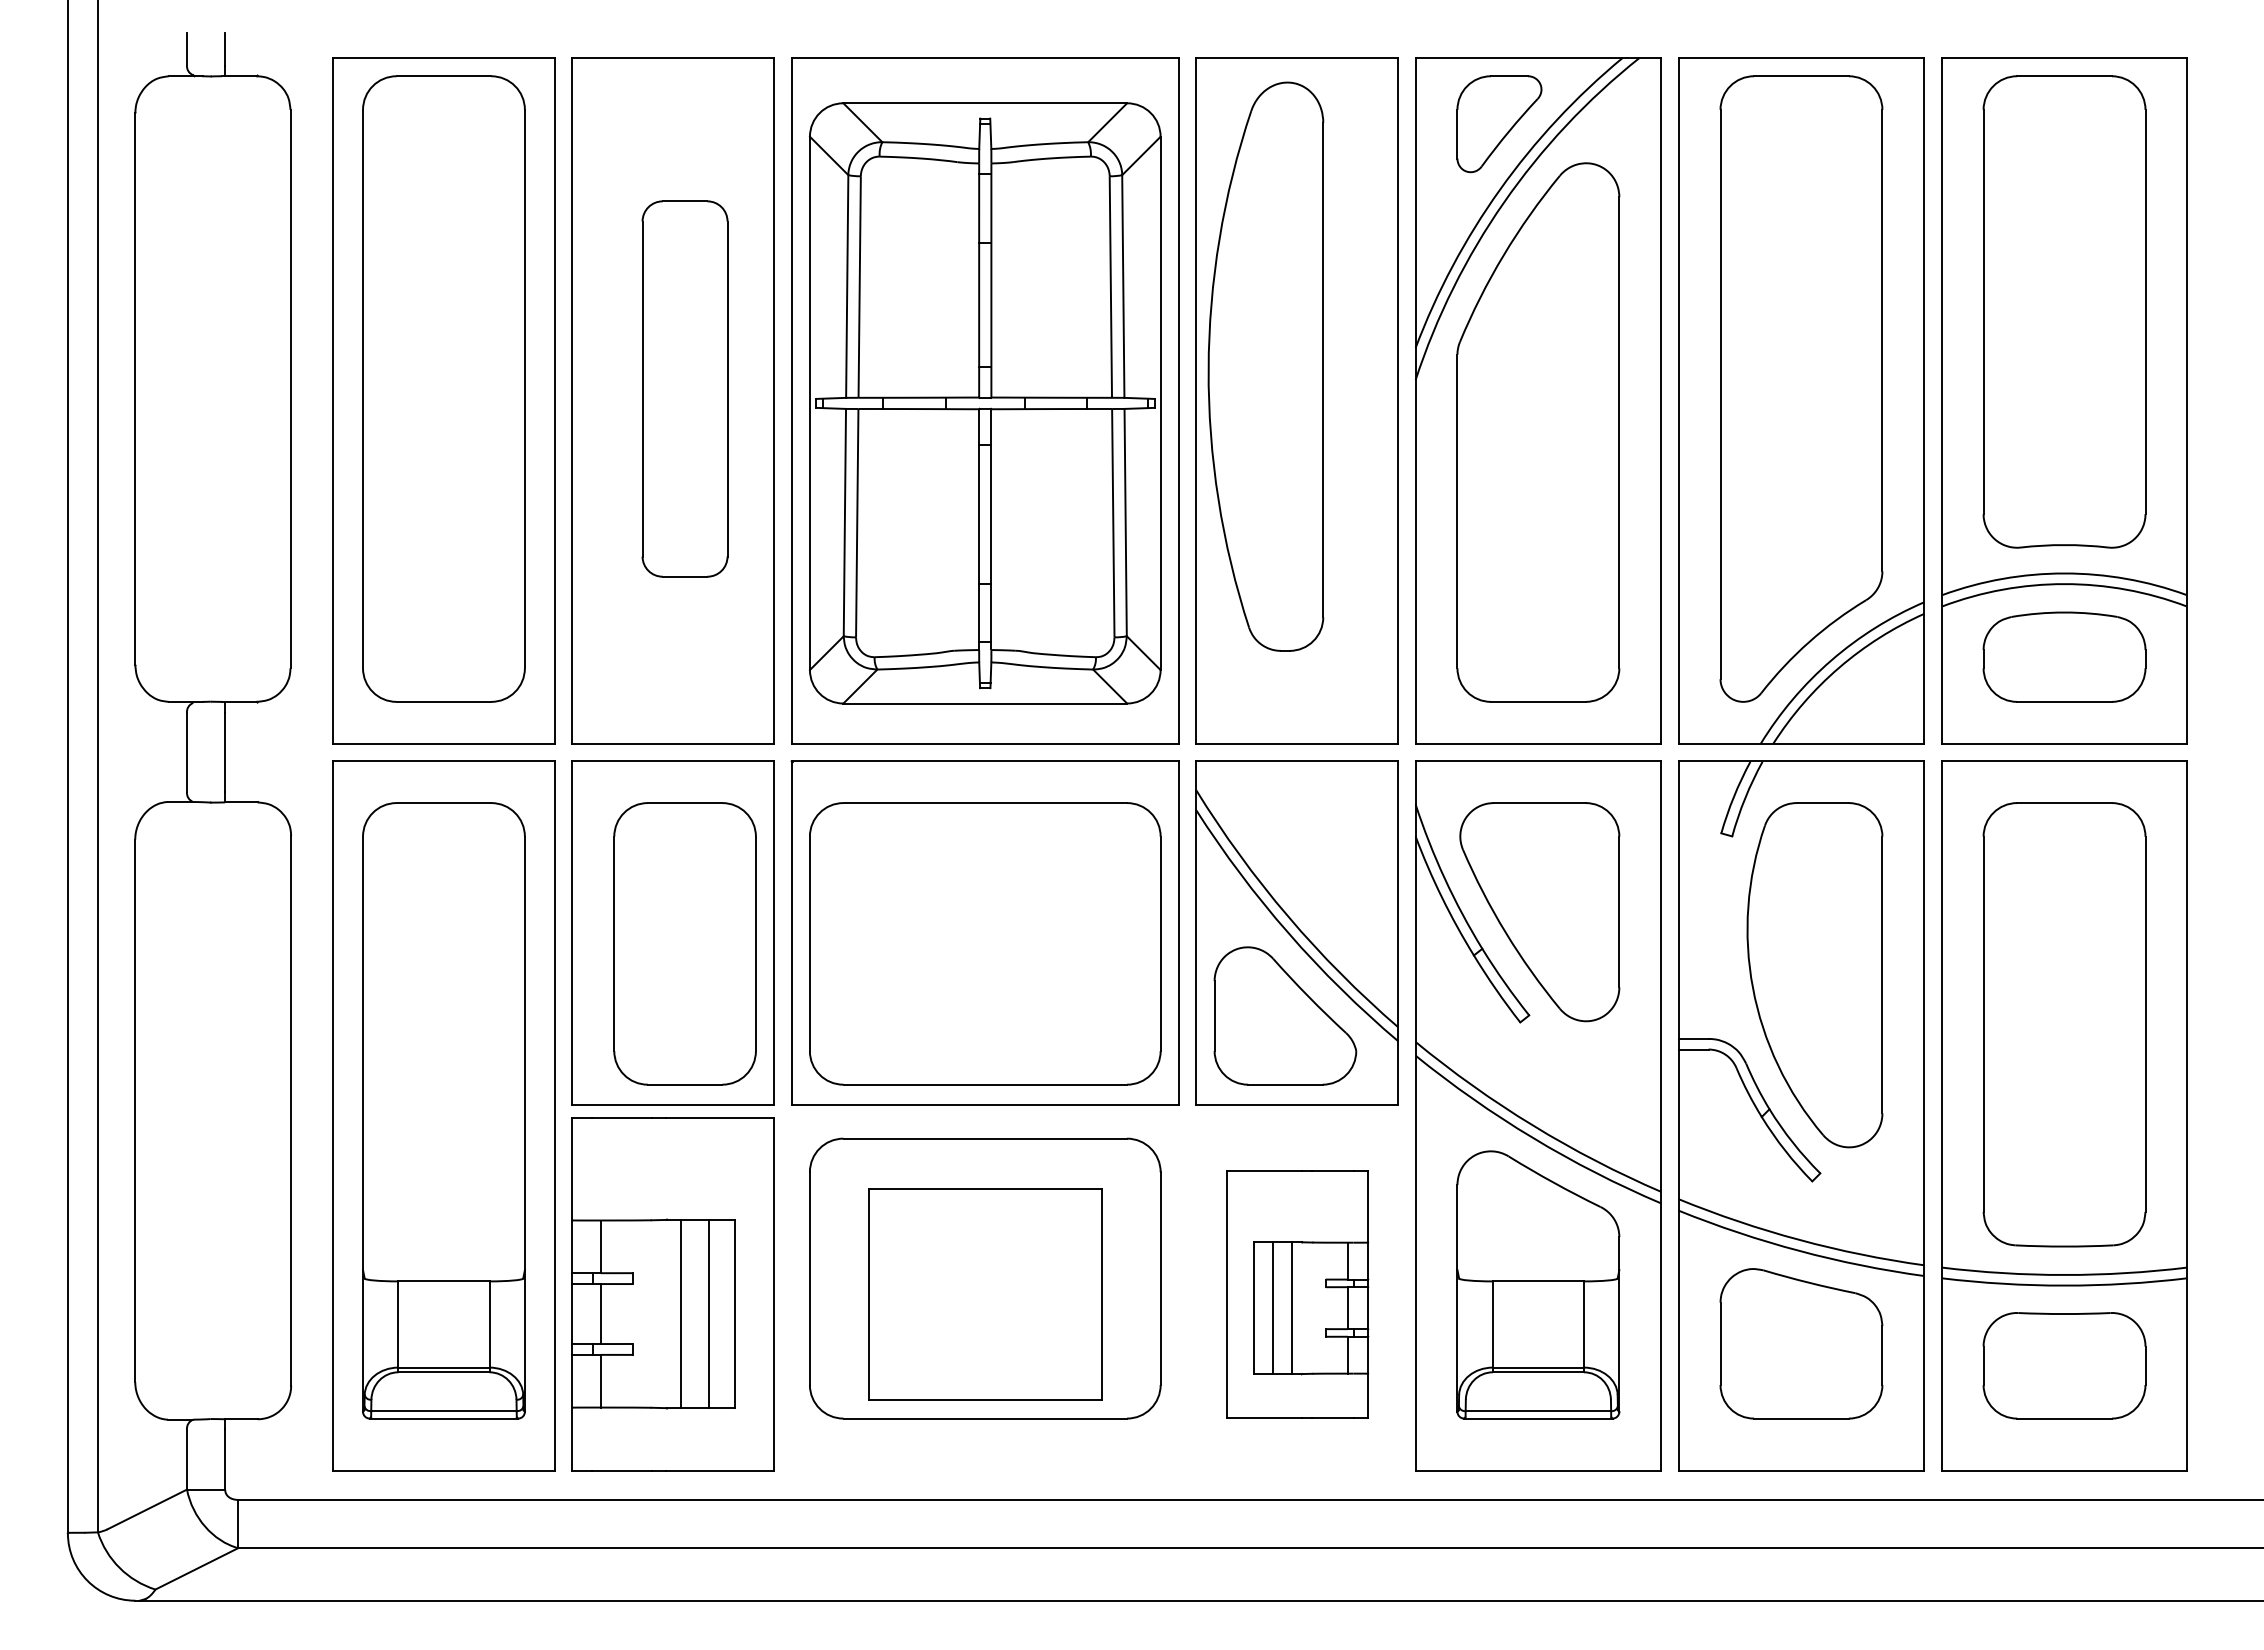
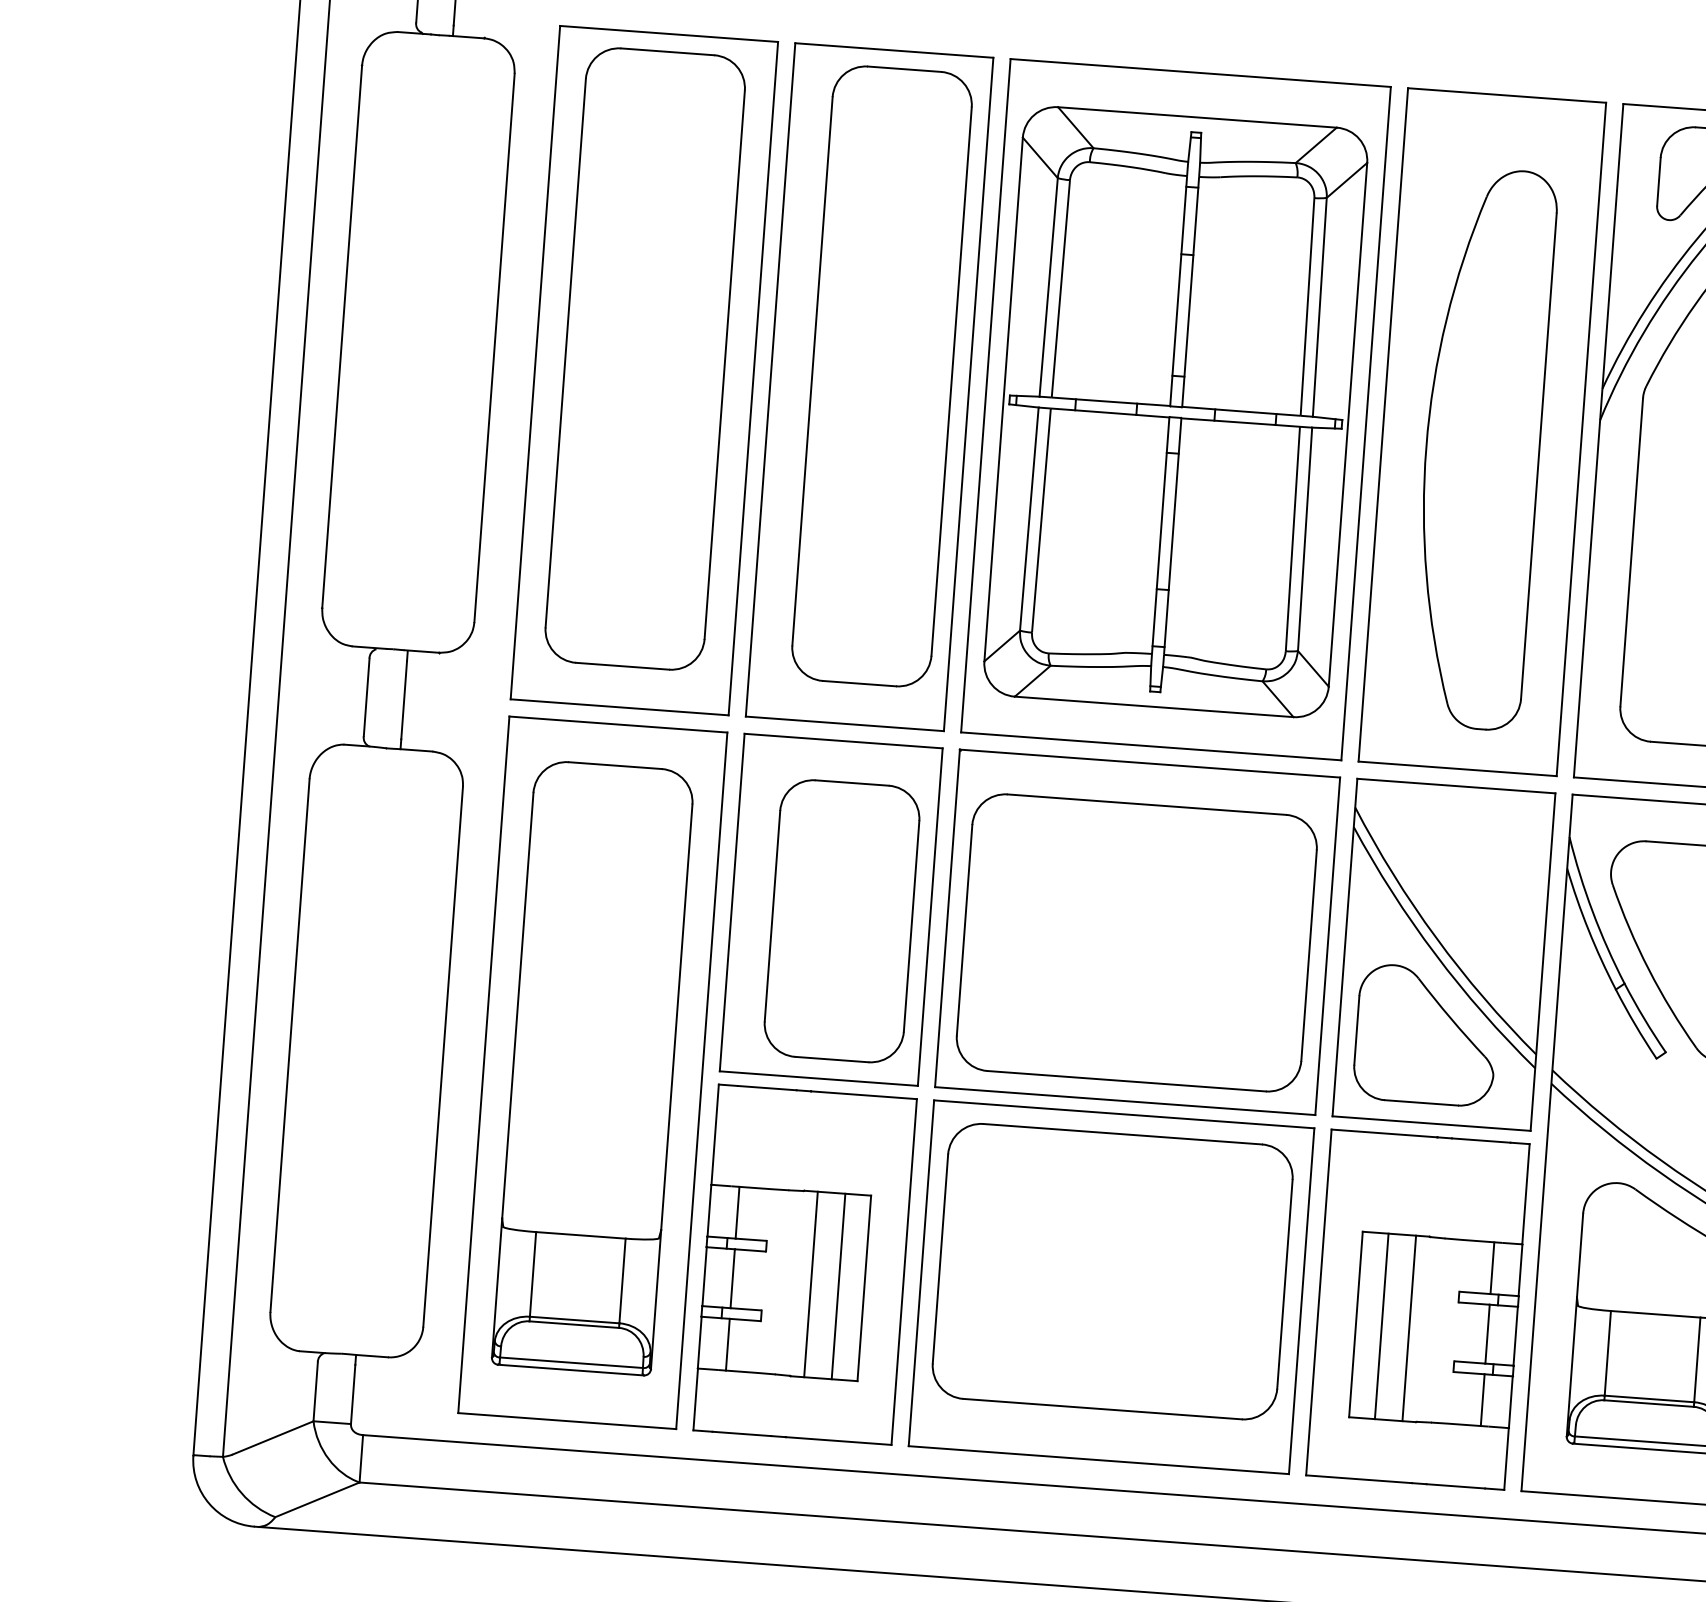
part: (1265, 366) -> (1482, 448), moved
part: (684, 388) -> (881, 375), size x1.67
part: (985, 1294) -> (1111, 1287), size x1.67
part: (1297, 1294) -> (1418, 1309), size x1.43

